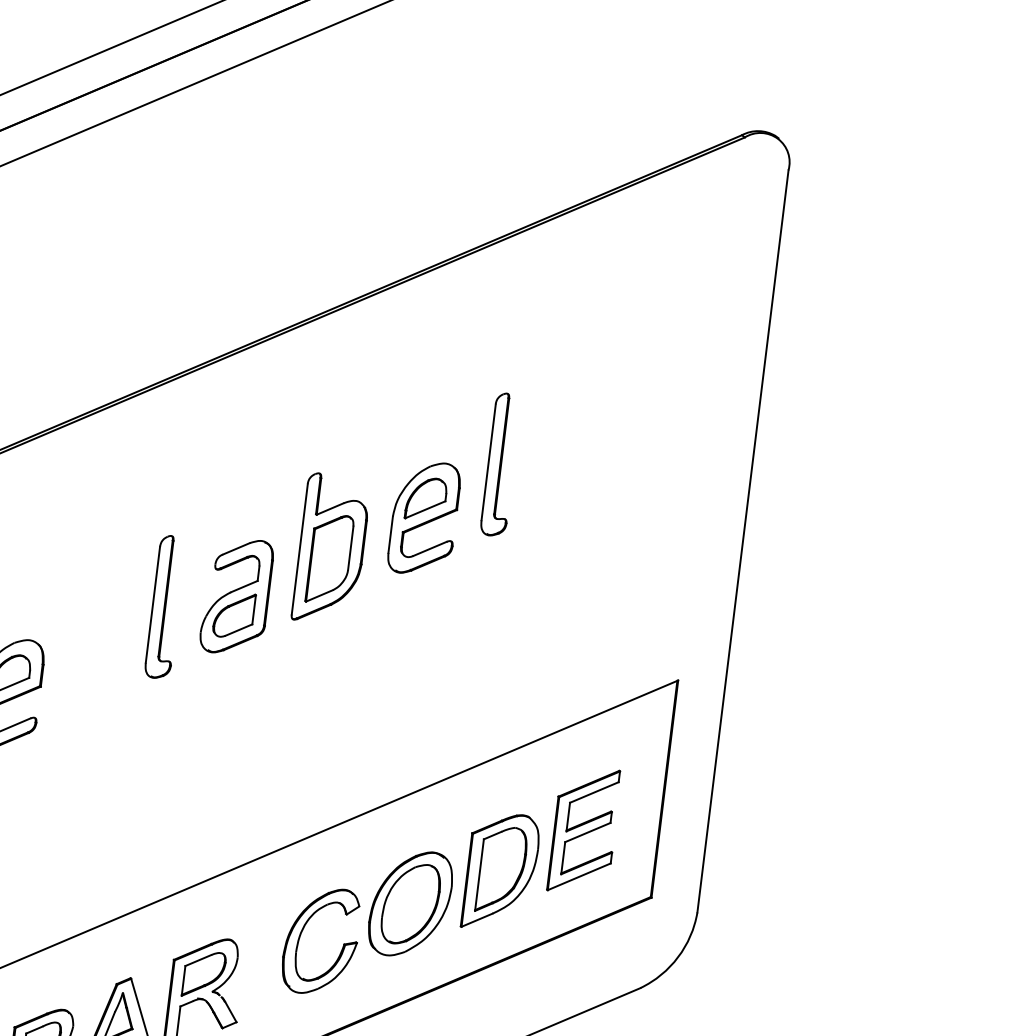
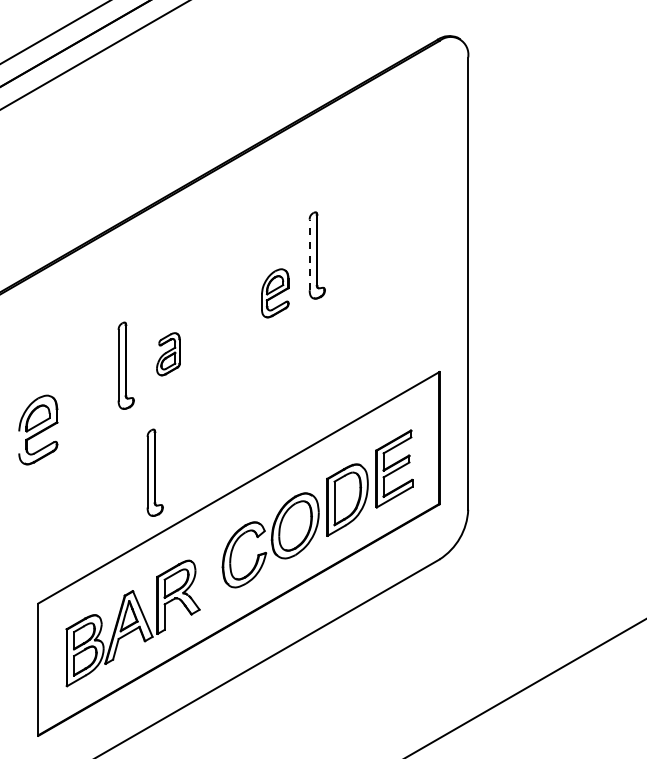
line: (488, 461) -> (309, 254), solid -> dashed
part: (424, 518) -> (275, 293), size x0.7
part: (331, 548) -> (221, 318), removed
part: (237, 597) -> (168, 354), size x0.6
part: (190, 787) -> (154, 472), added

